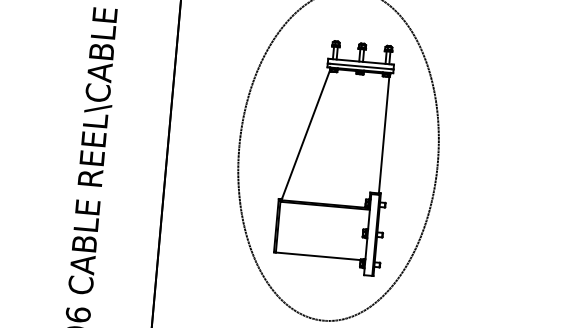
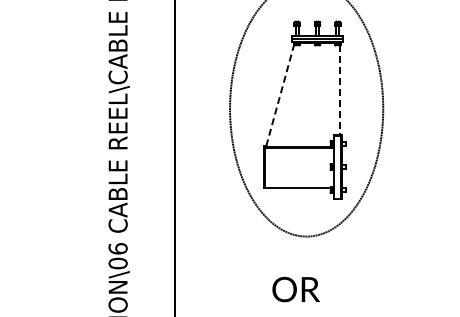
line: (306, 135) -> (280, 95), solid -> dashed
line: (384, 135) -> (340, 90), solid -> dashed

